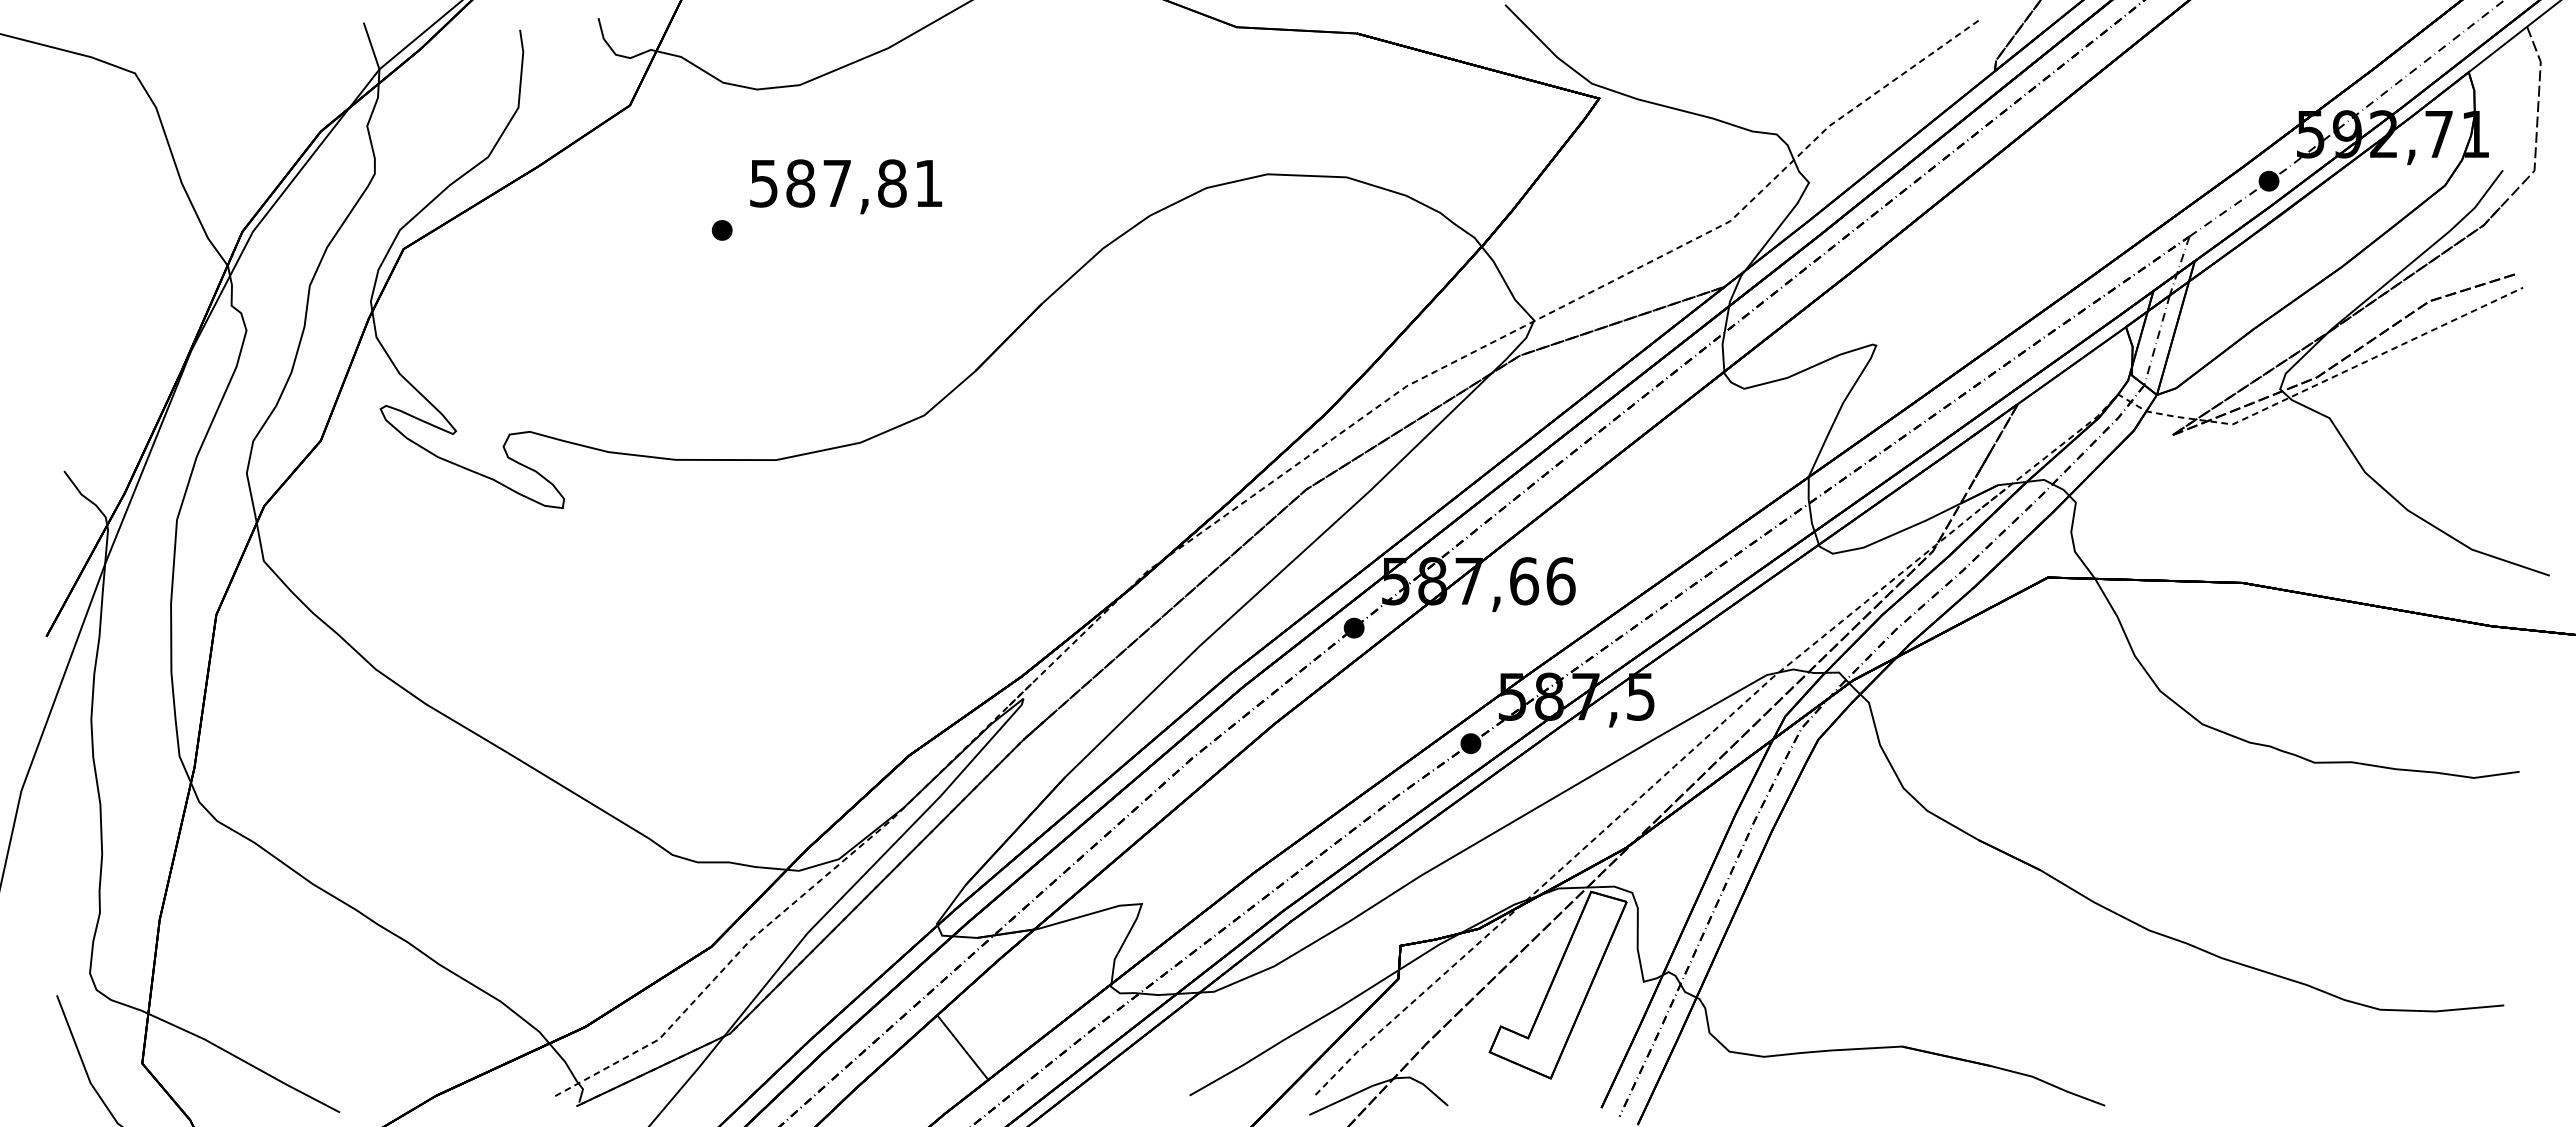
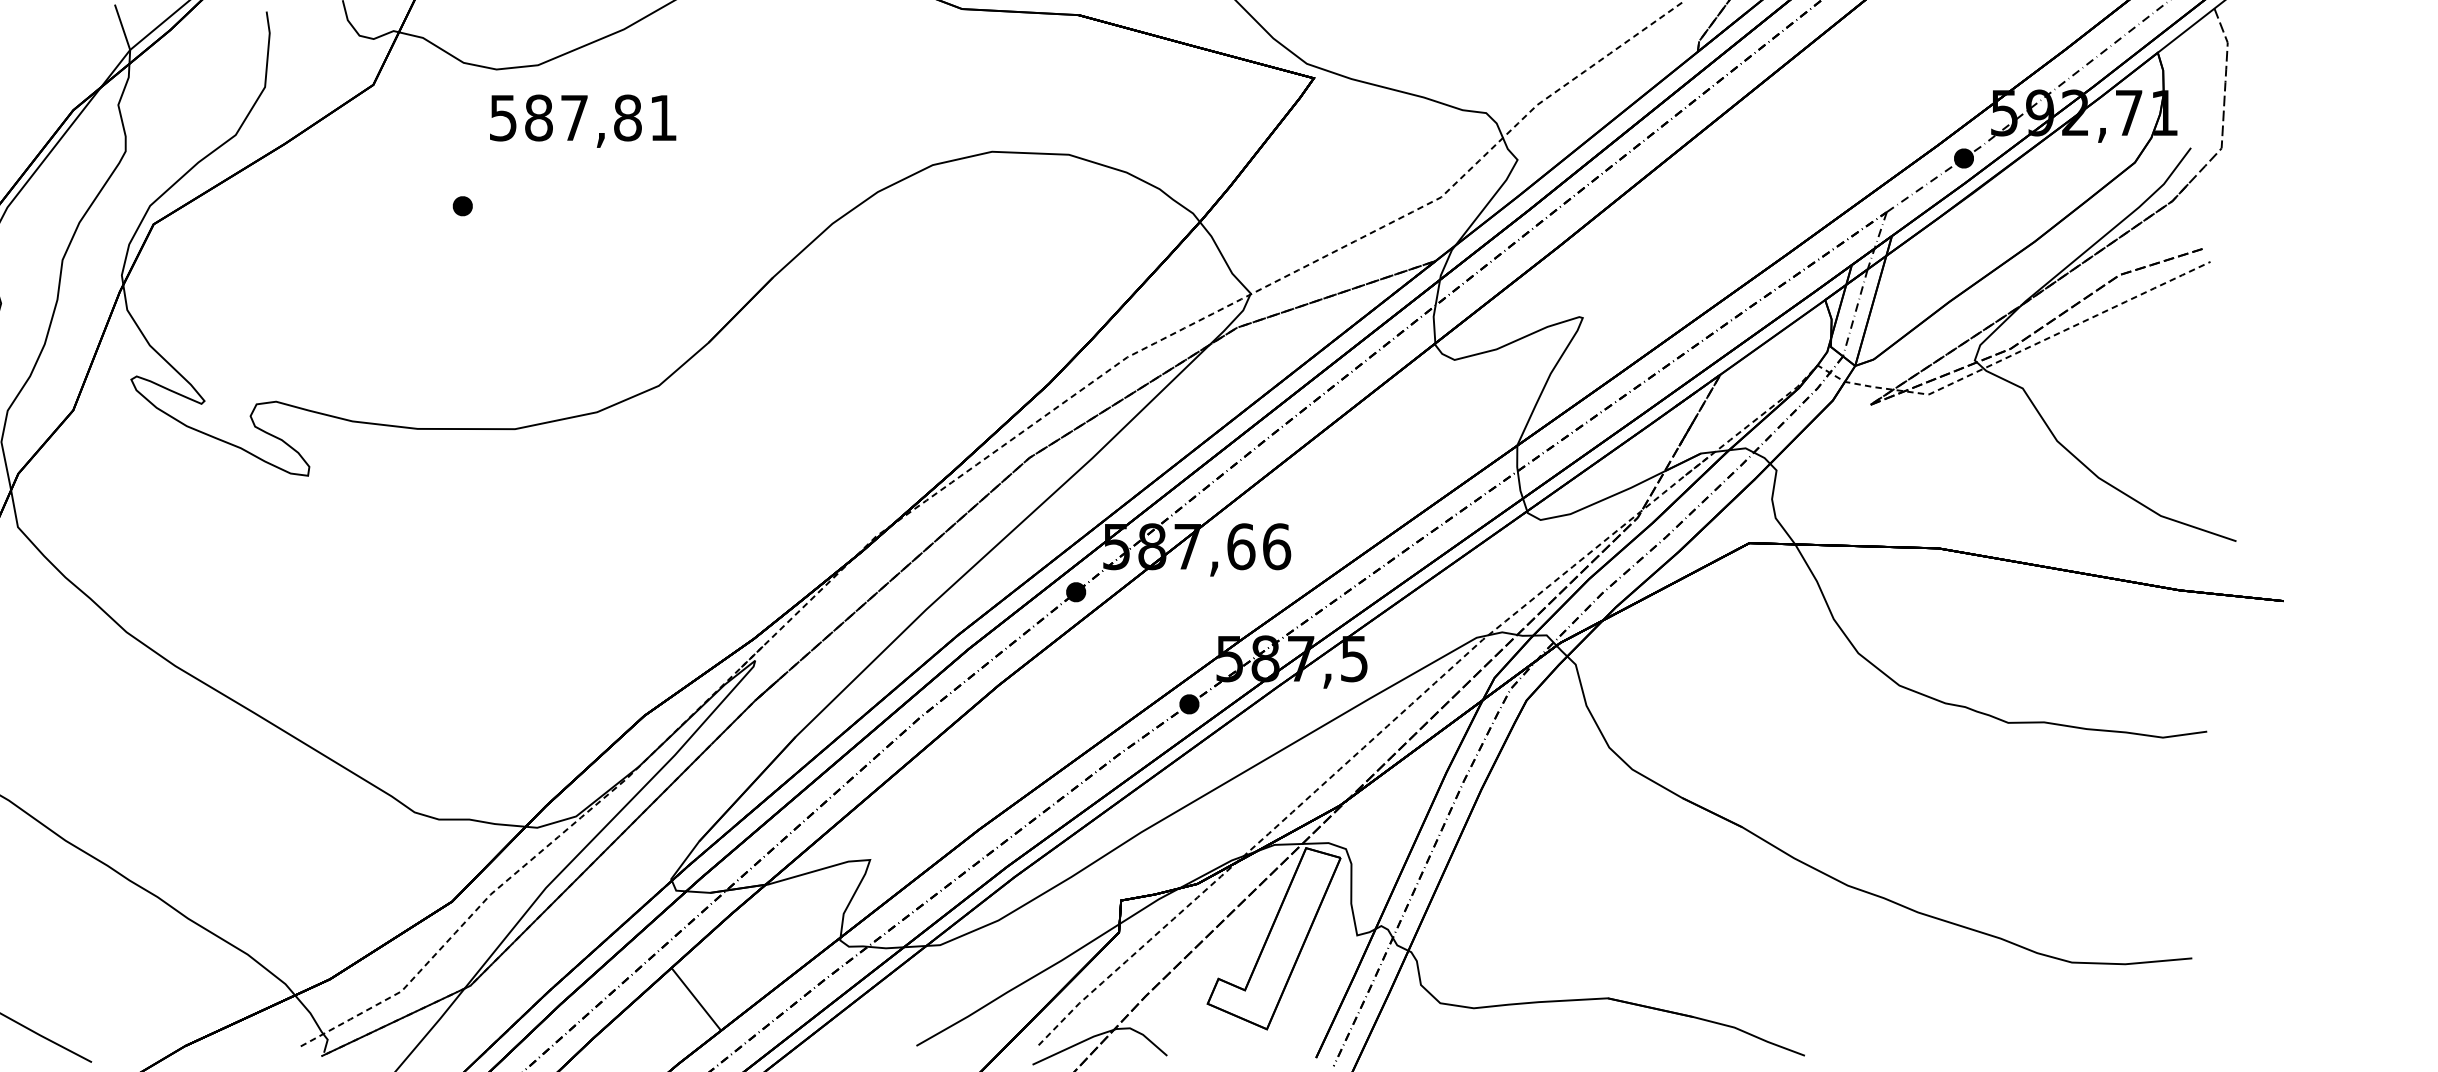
text: (846, 186) -> (583, 120), moved

